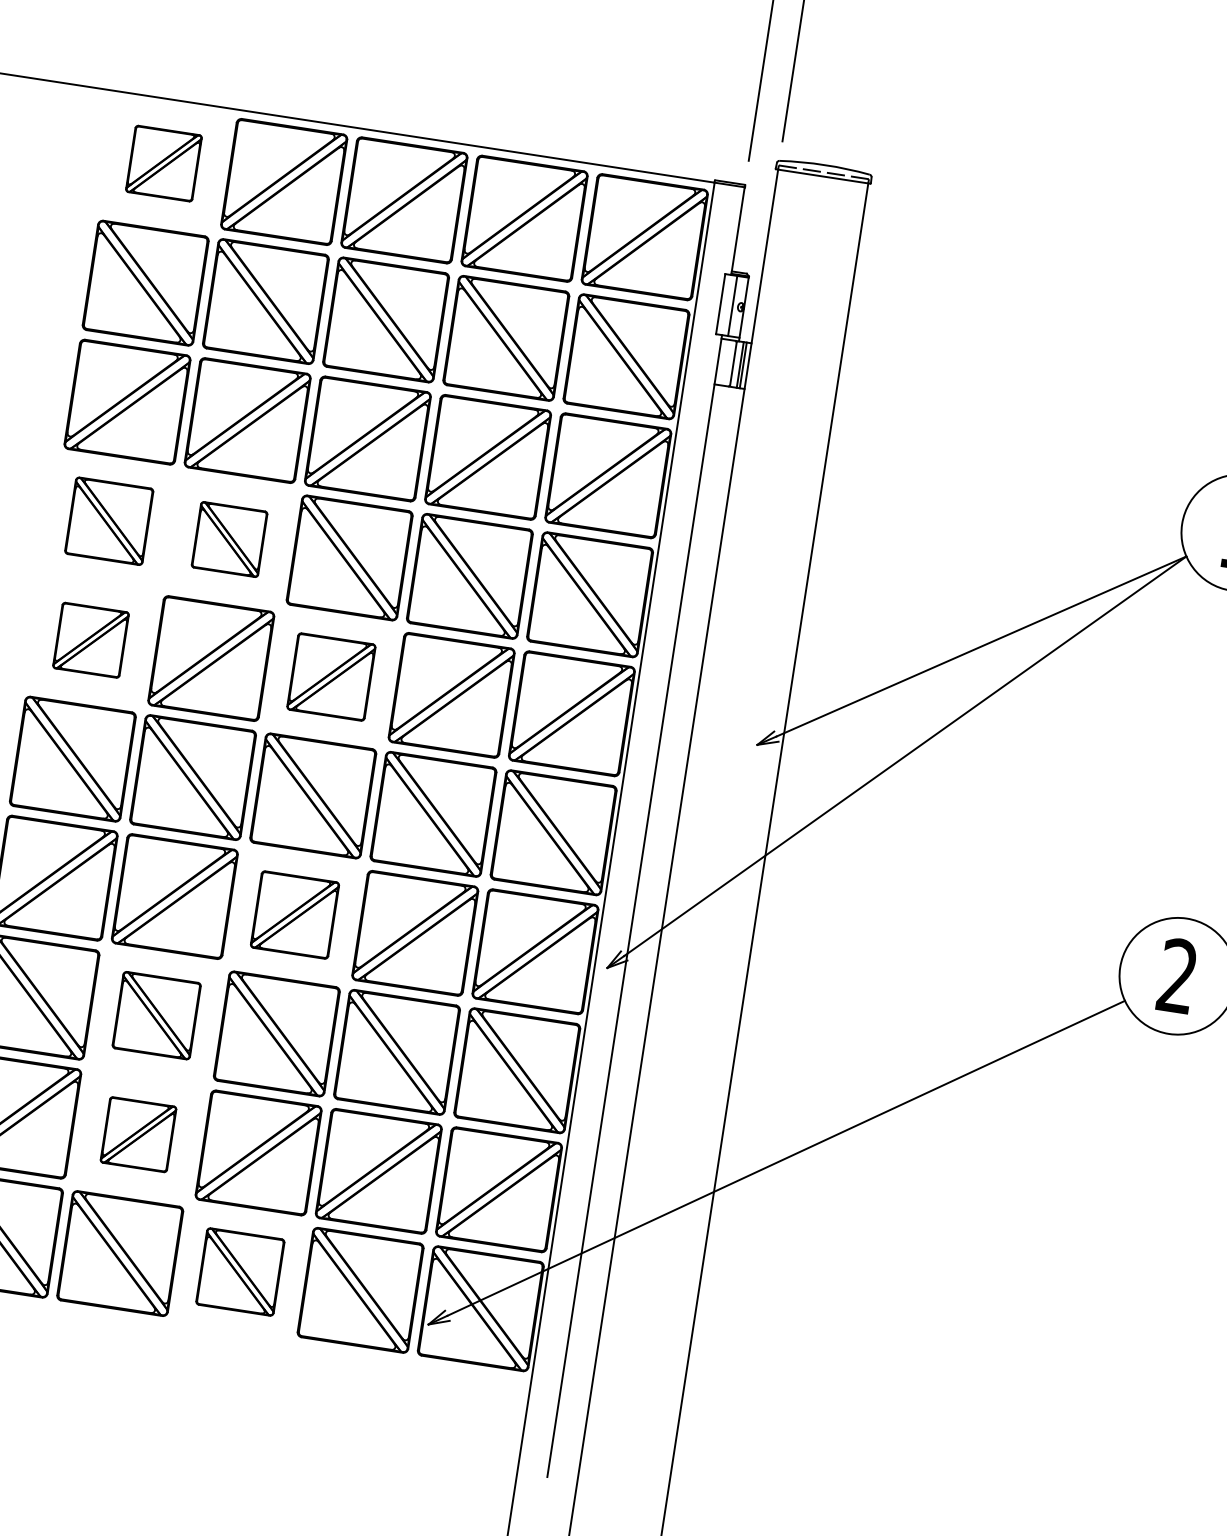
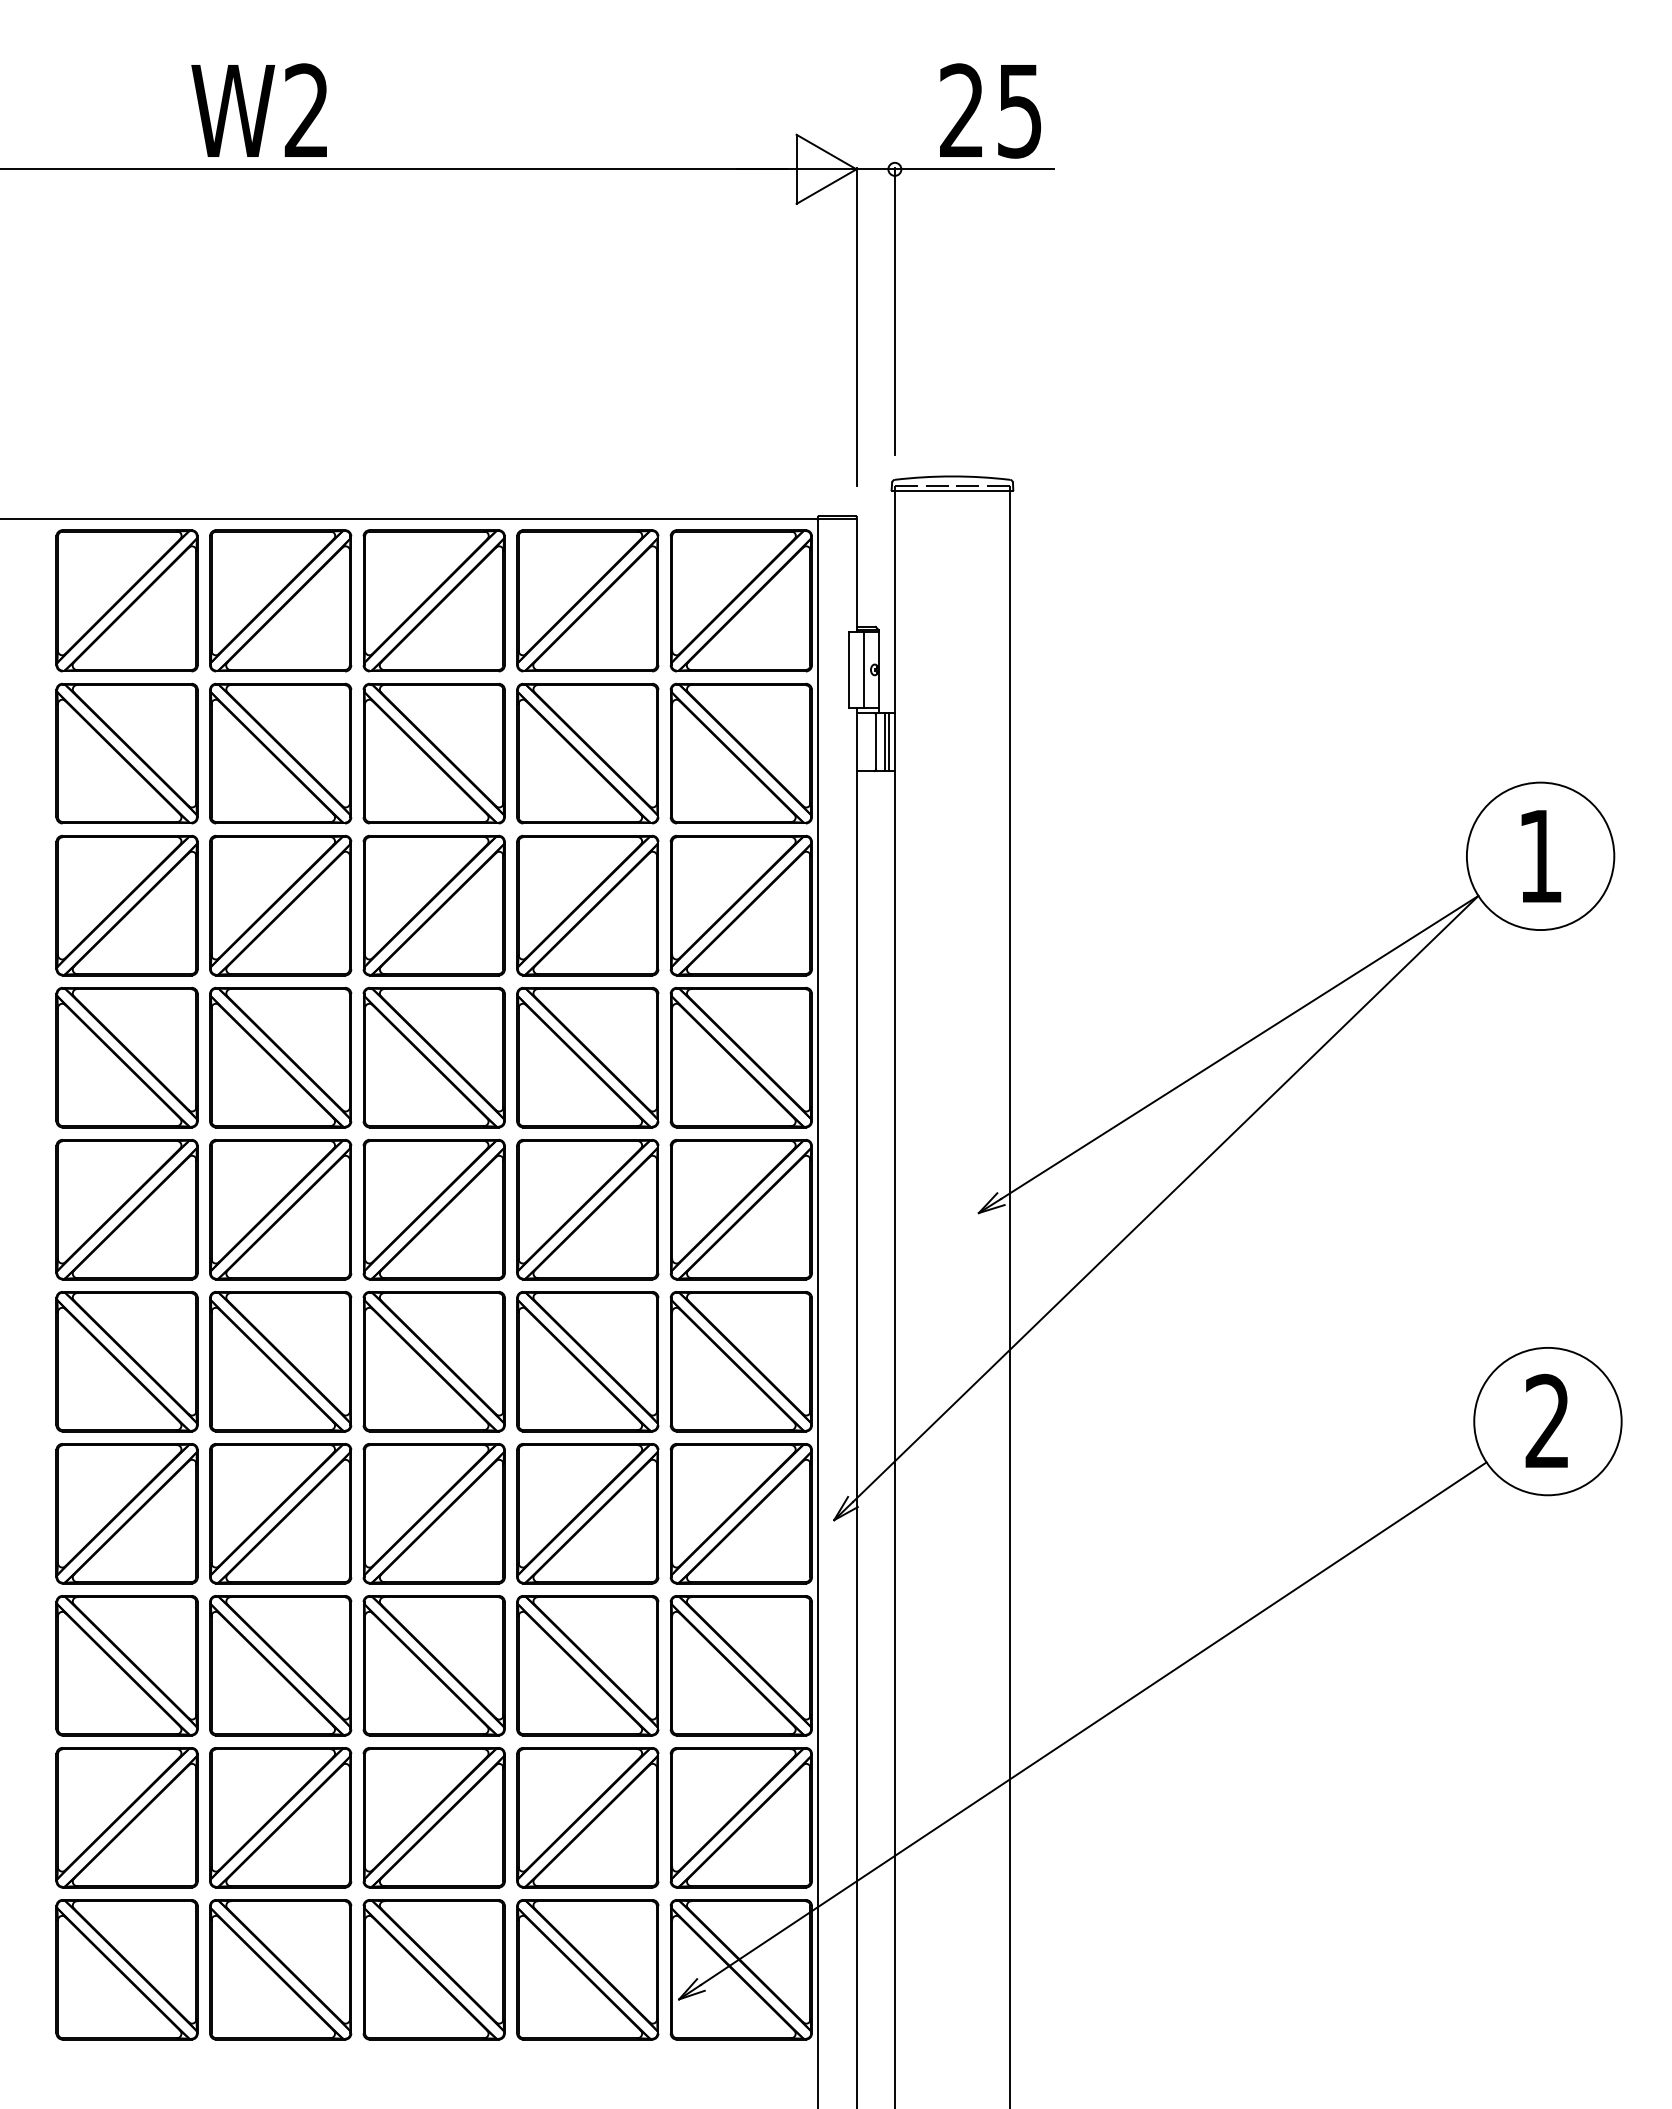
part: (163, 163) -> (126, 600), size x1.67
part: (108, 521) -> (126, 1057), size x1.43
part: (229, 539) -> (280, 1057), size x1.67
part: (90, 640) -> (126, 1209), size x1.67
part: (330, 676) -> (433, 1209), size x1.43
part: (294, 914) -> (433, 1513), size x1.43
part: (156, 1015) -> (280, 1665), size x1.43
part: (138, 1134) -> (280, 1817), size x1.67
part: (239, 1271) -> (433, 1969), size x1.43

